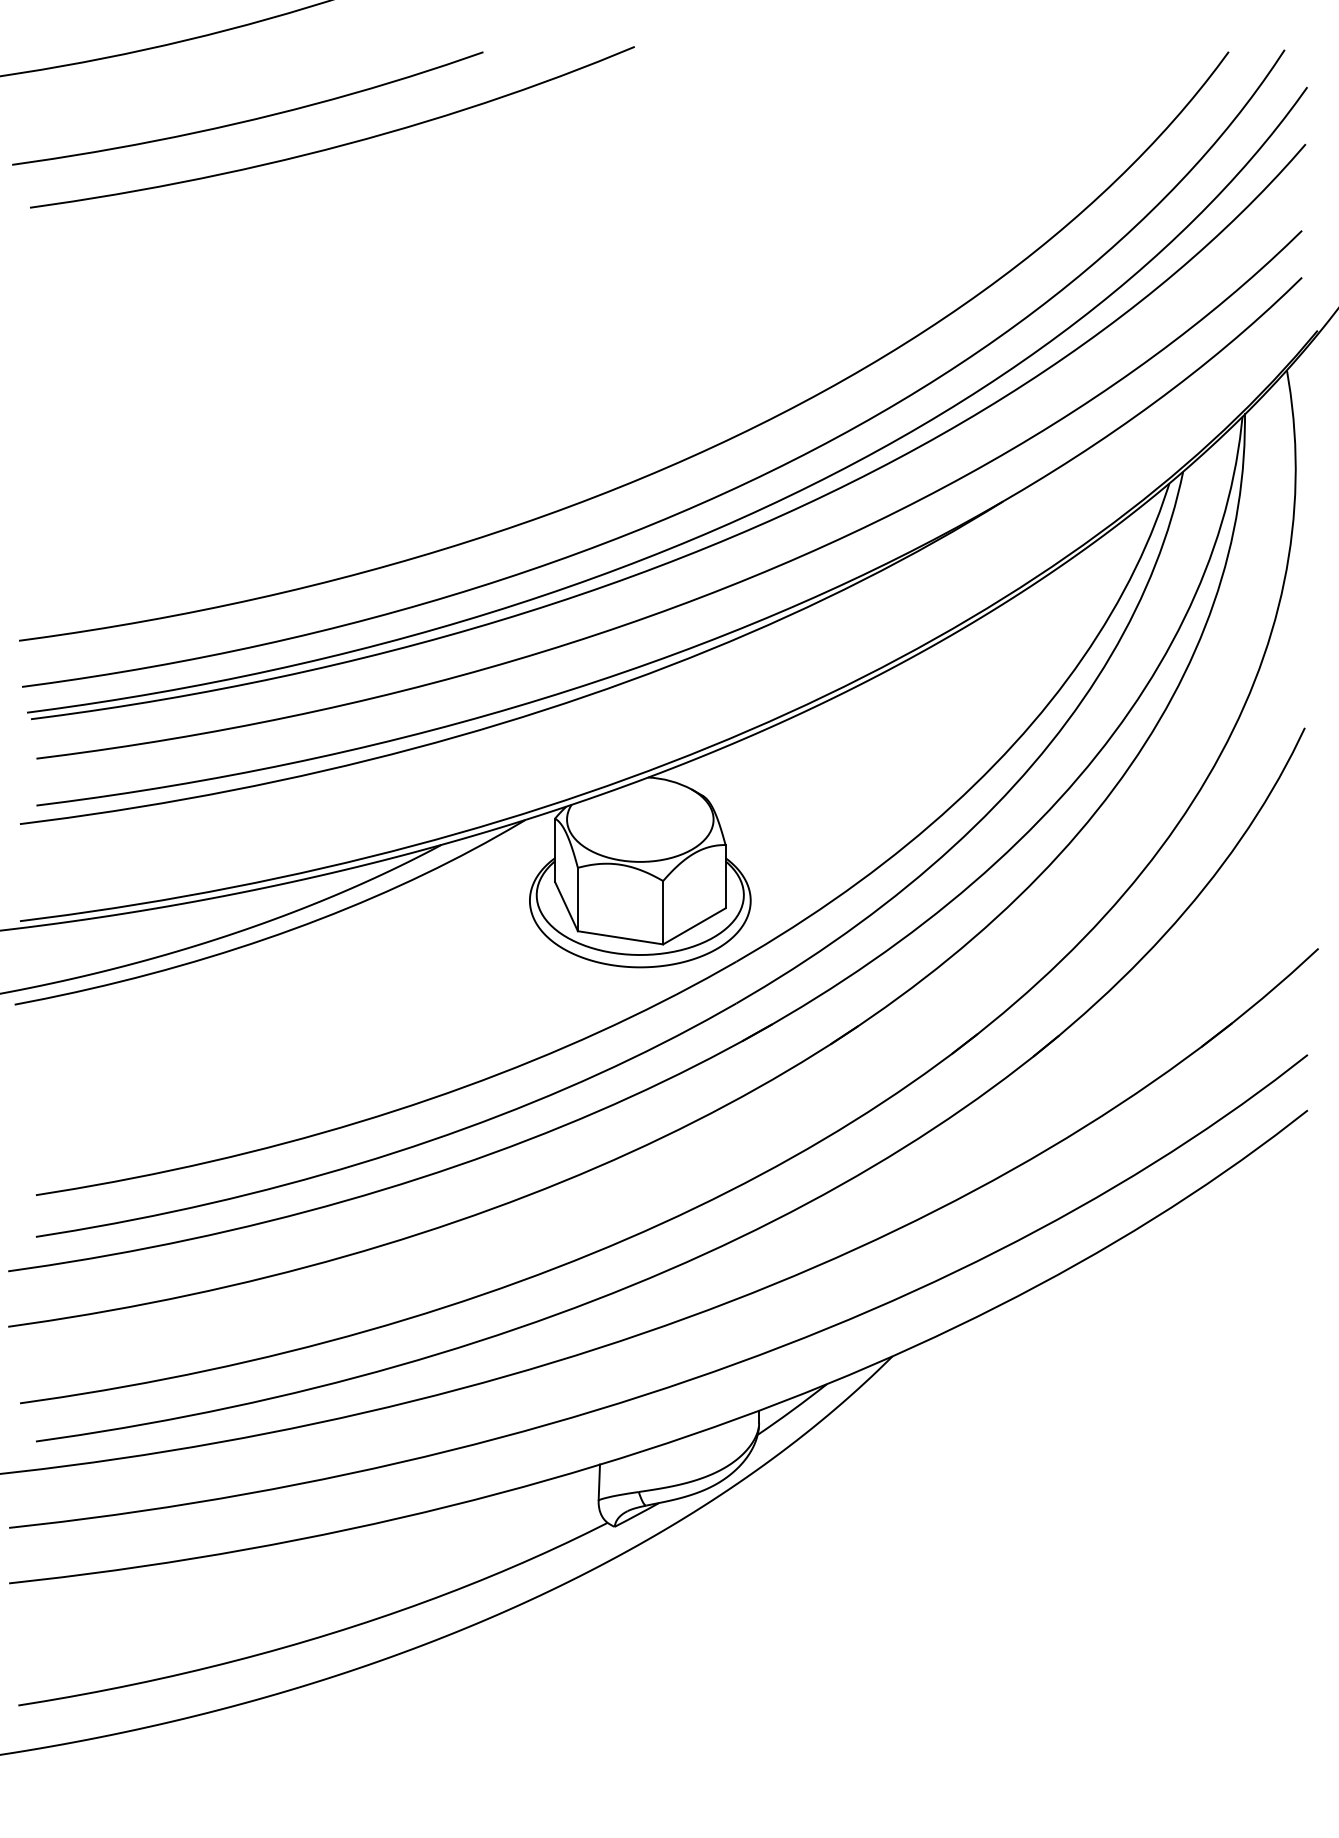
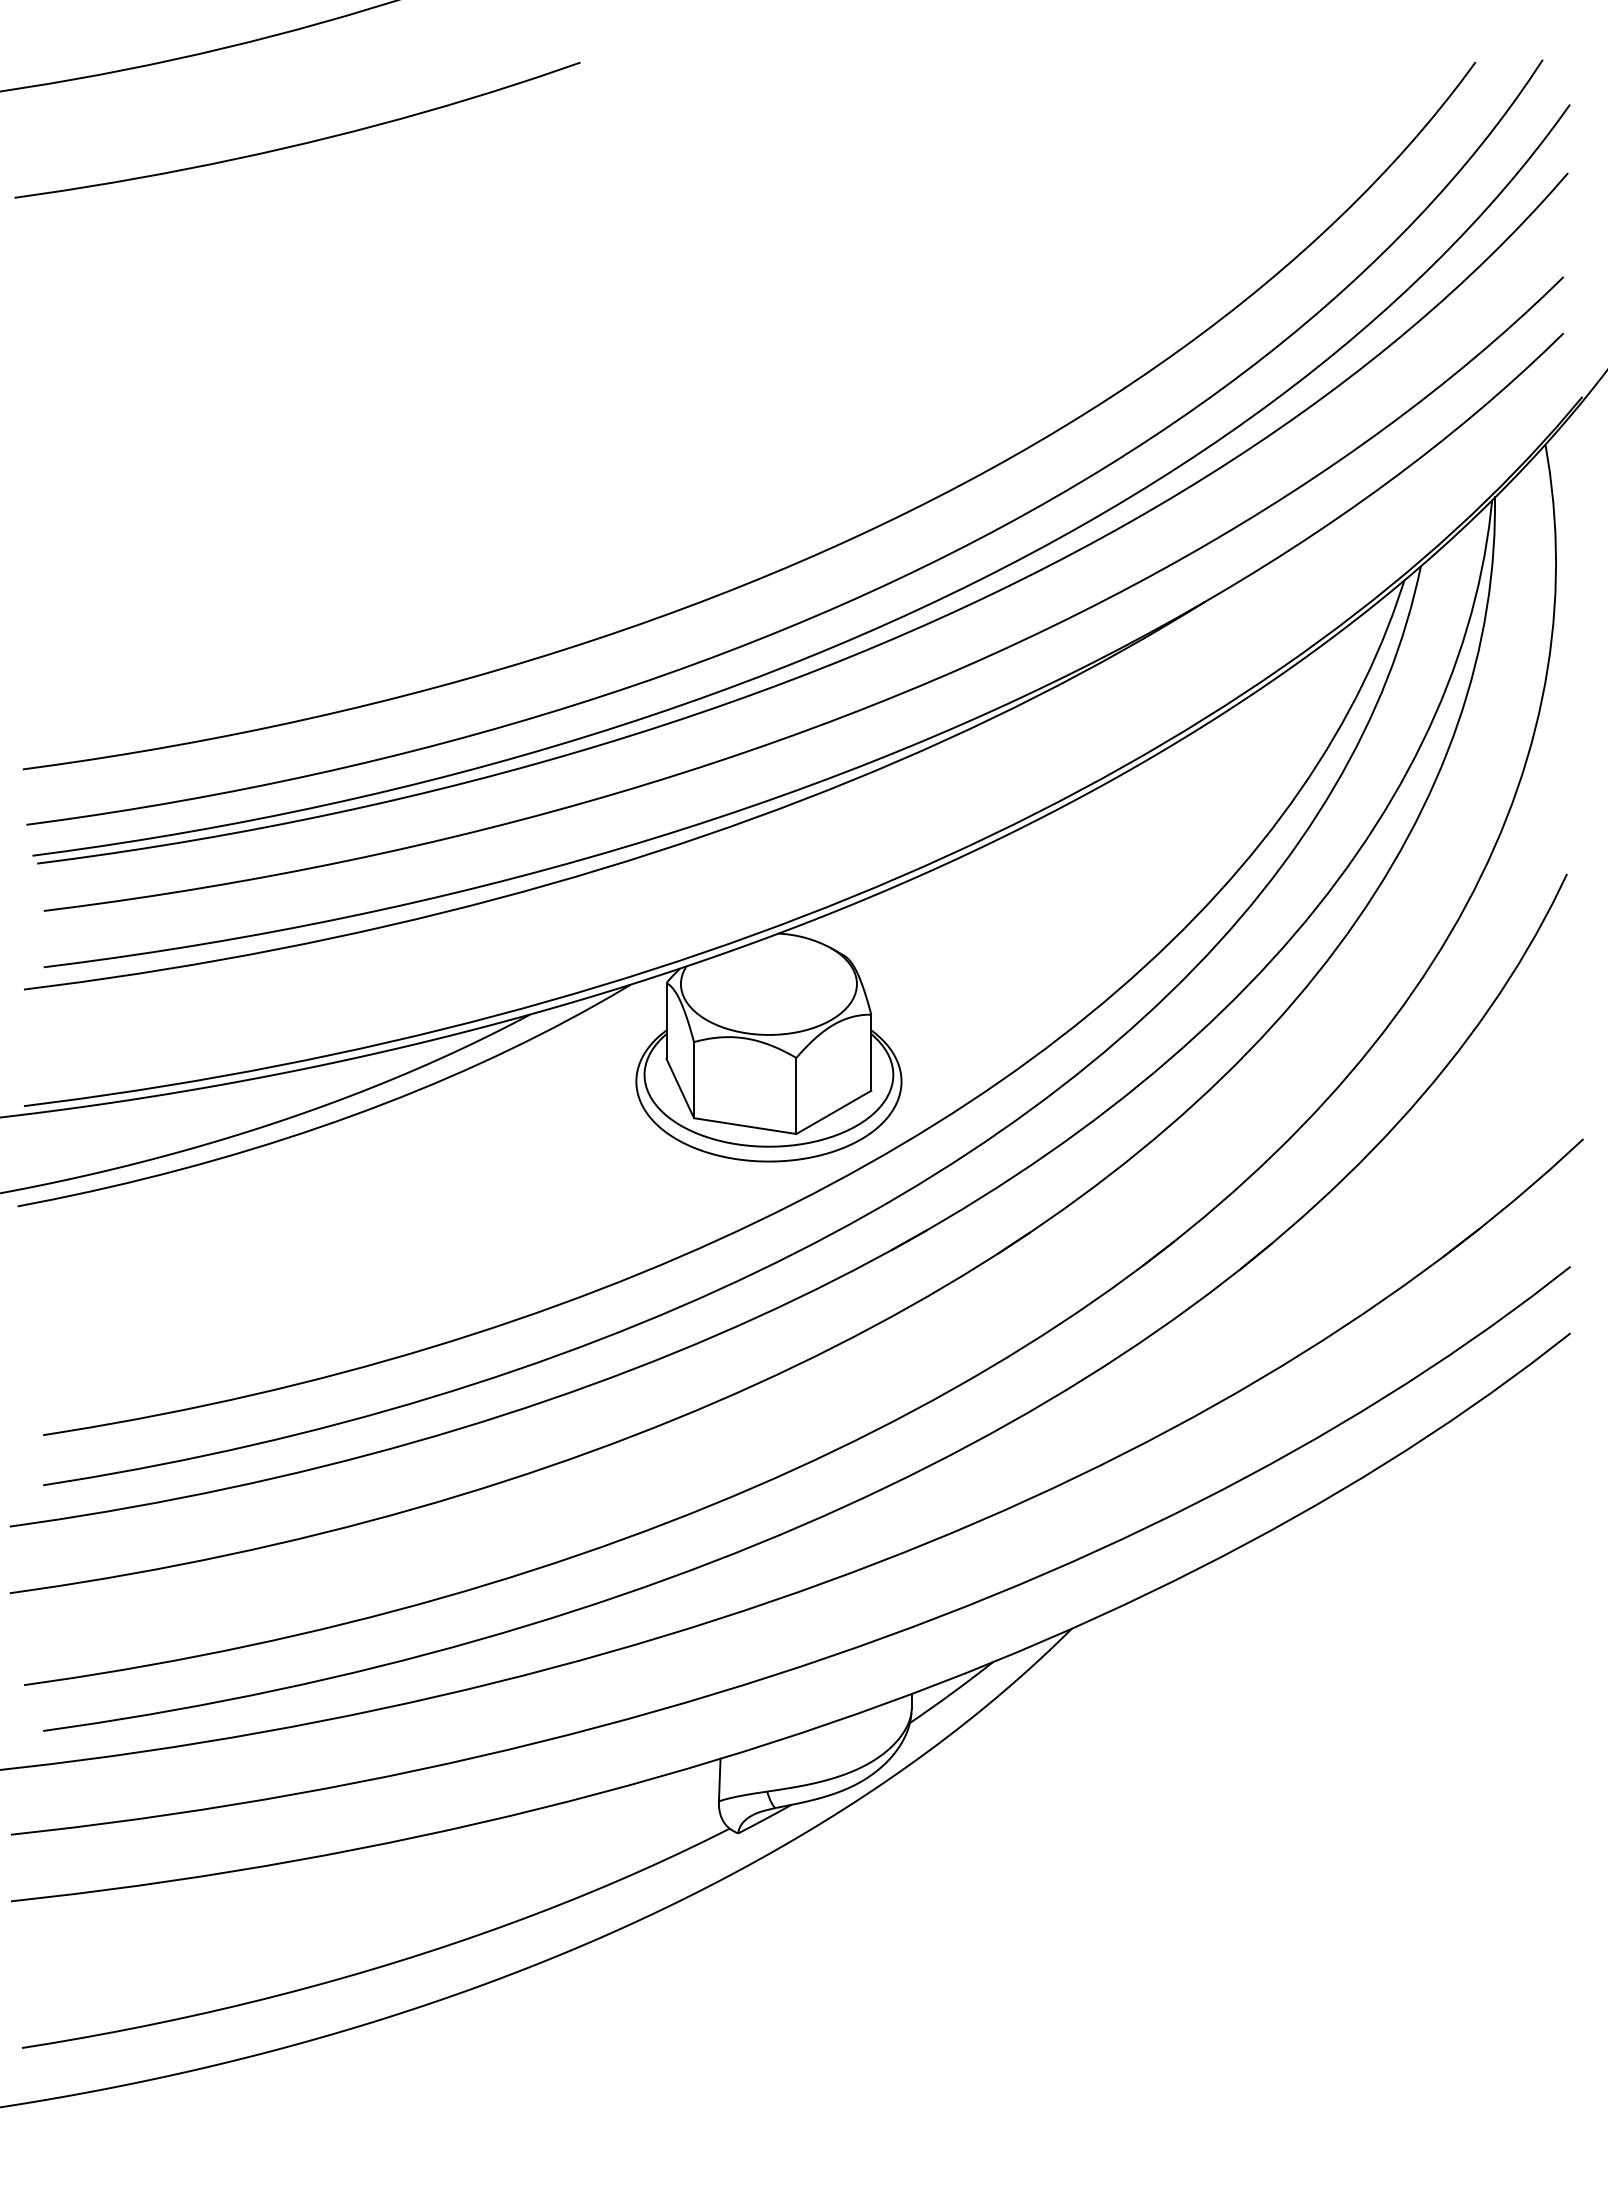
curve: (337, 145) -> (405, 174), removed

